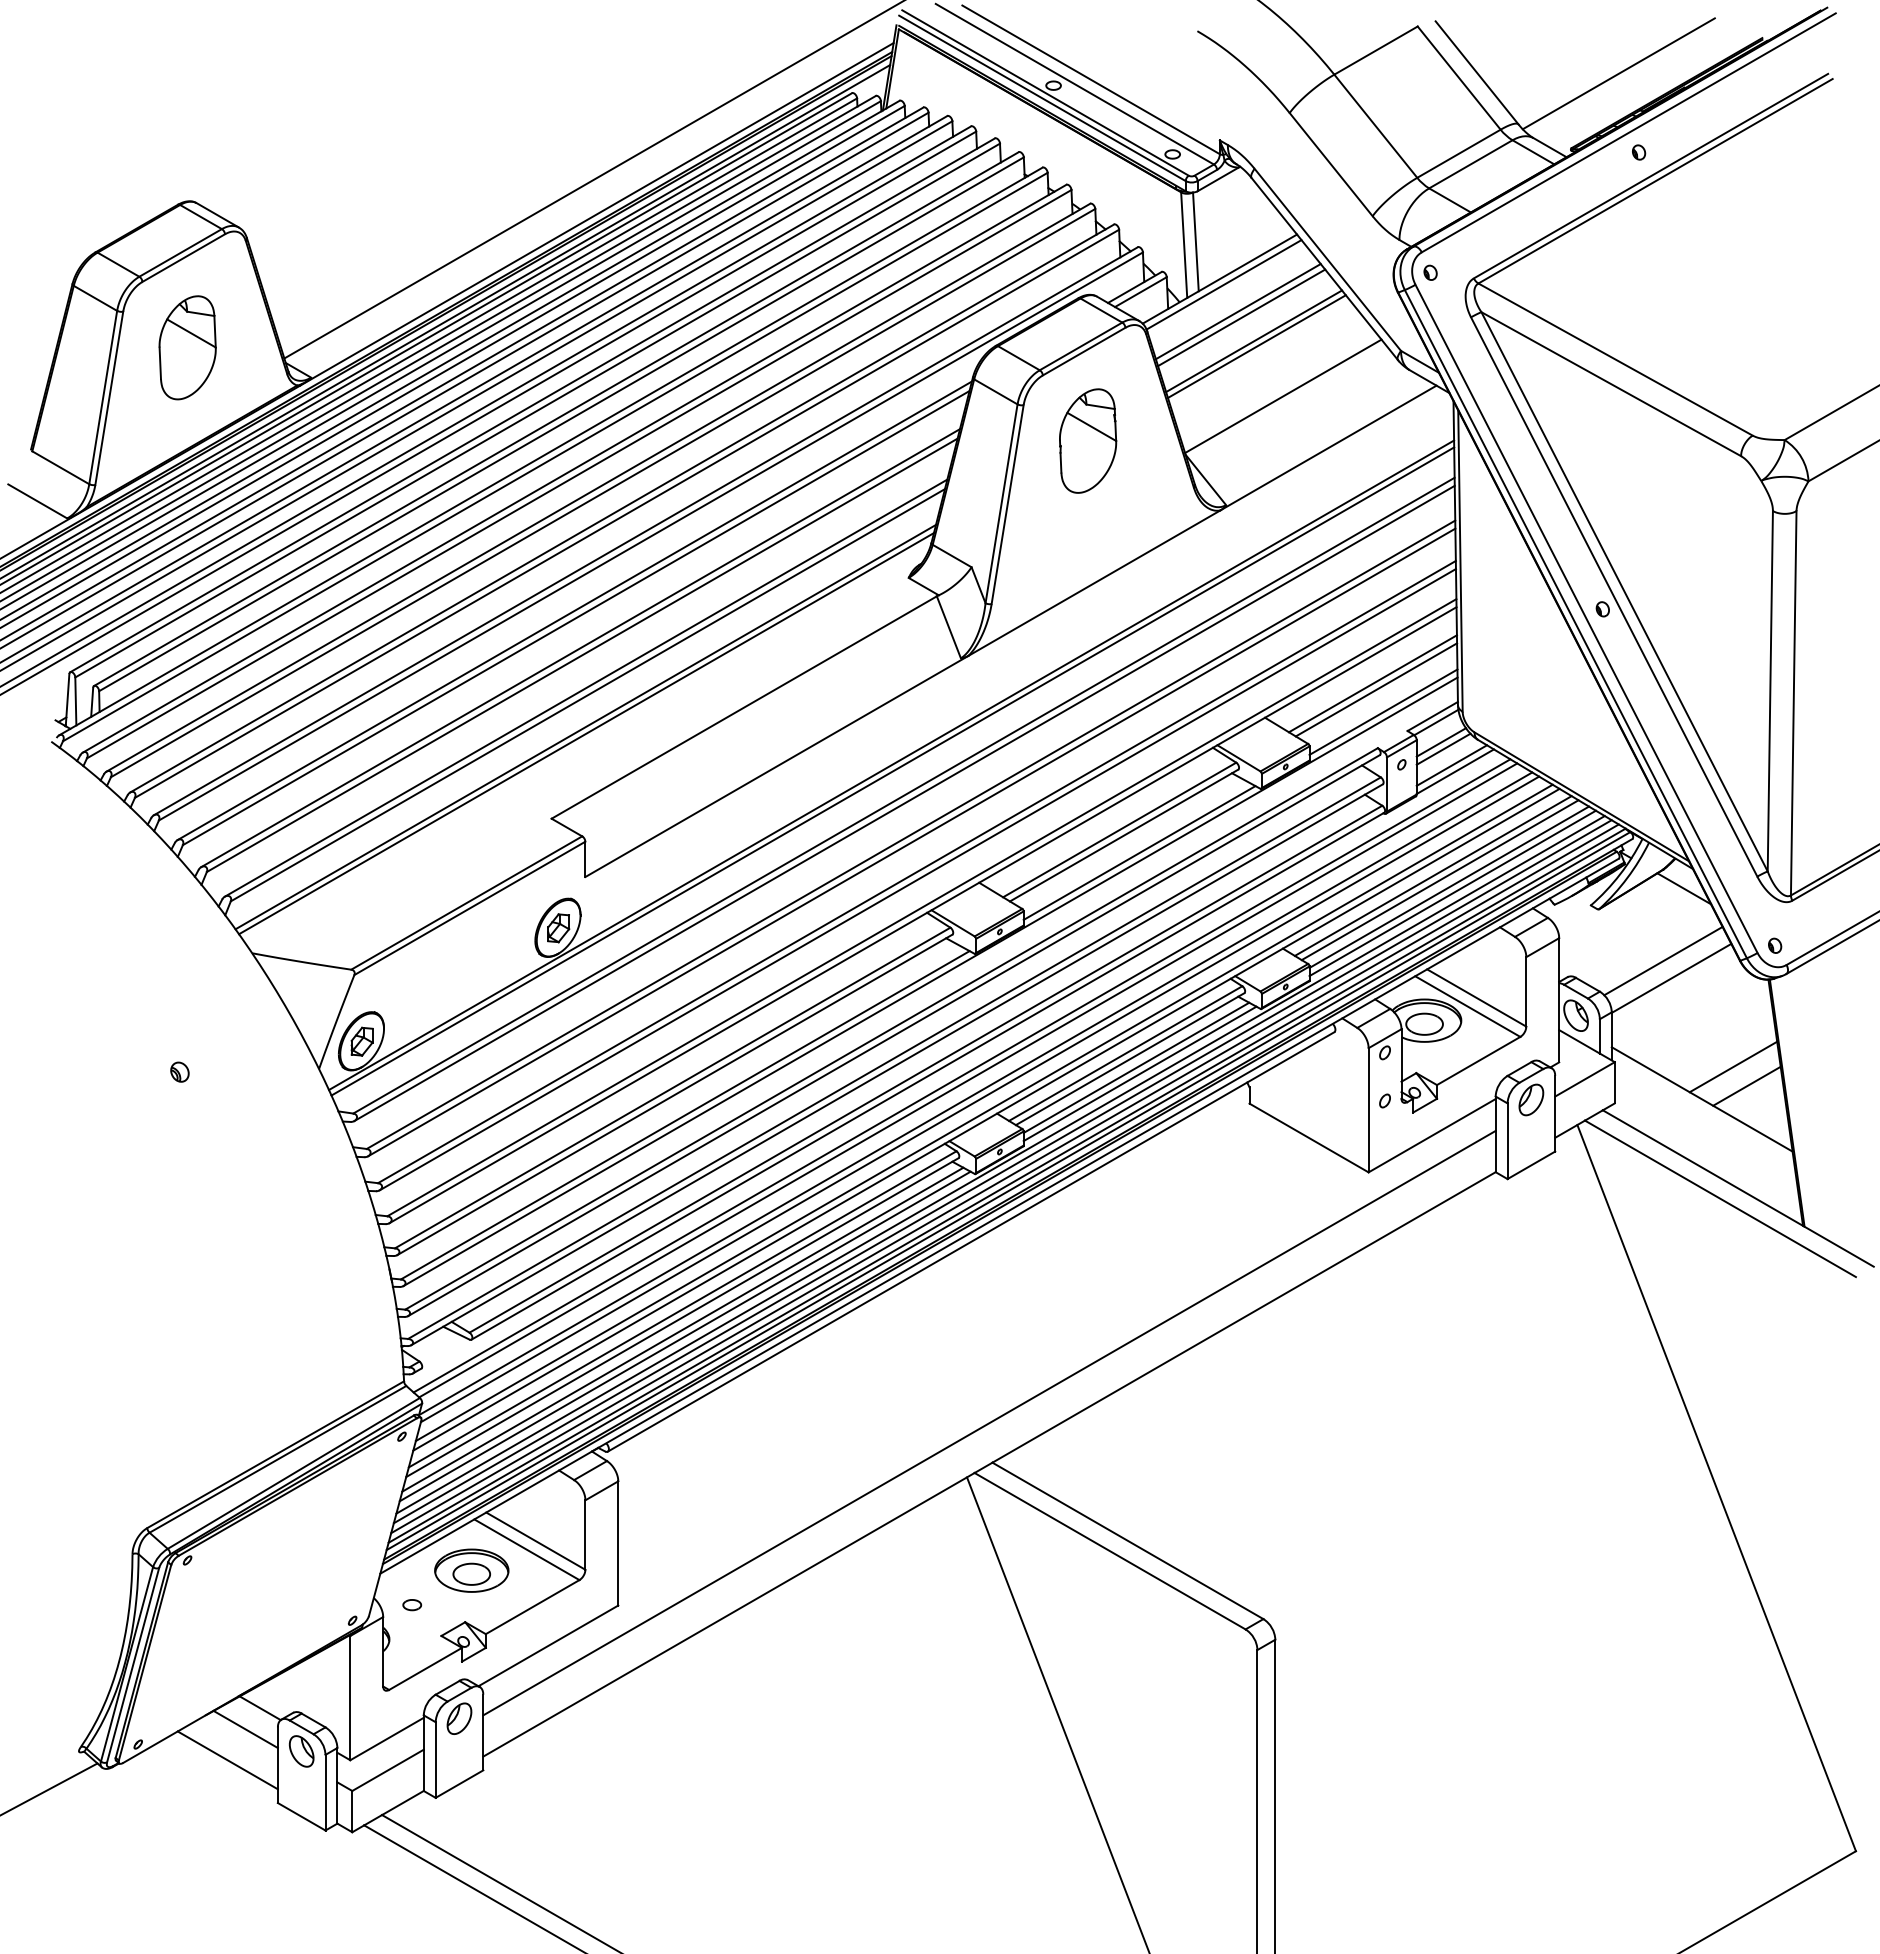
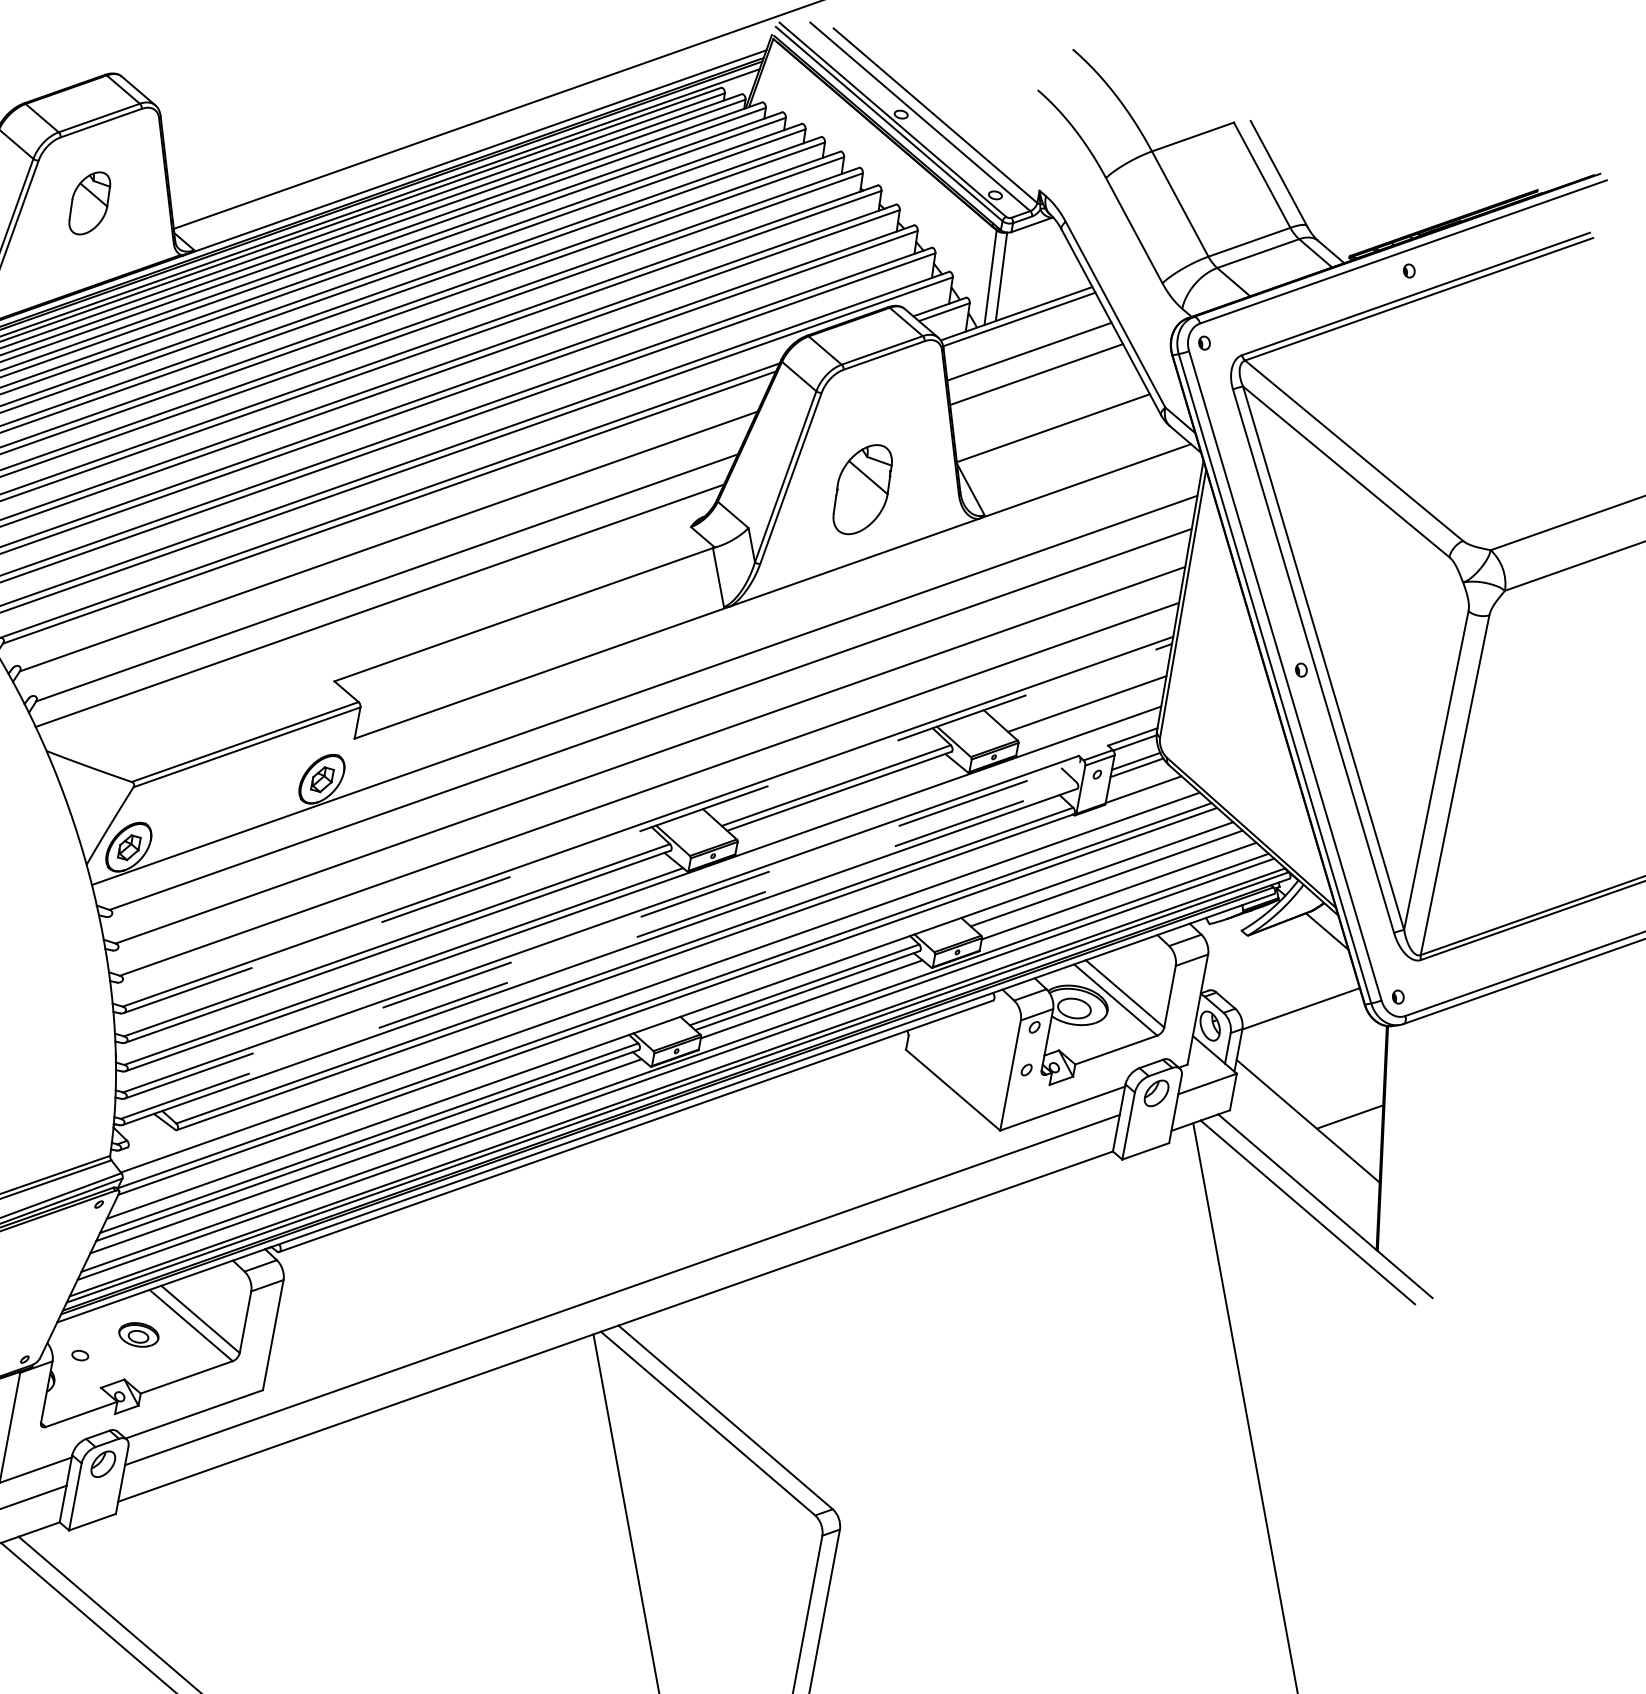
line: (1618, 73) -> (1404, 197), removed
line: (1237, 311) -> (1026, 345), removed
line: (1256, 346) -> (1037, 379), removed
part: (187, 347) -> (89, 203), size x0.7
part: (1088, 440) -> (863, 489), moved
line: (580, 648) -> (388, 535), removed
line: (1372, 683) -> (1084, 697), removed
line: (585, 687) -> (386, 570), removed
line: (1383, 711) -> (1089, 724), removed
line: (586, 733) -> (379, 611), removed
line: (1451, 765) -> (1141, 783), removed
line: (892, 771) -> (644, 696), removed
line: (904, 803) -> (649, 726), removed
line: (911, 842) -> (649, 762), removed
line: (1139, 852) -> (850, 808), removed
line: (917, 879) -> (648, 795), removed
line: (1439, 880) -> (1111, 883), removed
line: (1452, 893) -> (1120, 897), removed
line: (923, 914) -> (648, 828), solid -> dashed
line: (1663, 960) -> (1296, 991), removed
line: (893, 1035) -> (601, 930), solid -> dashed
line: (894, 1058) -> (598, 950), solid -> dashed
line: (1733, 1066) -> (1341, 1097), removed
line: (1139, 1073) -> (813, 1004), removed
line: (961, 1075) -> (655, 977), removed
line: (983, 1112) -> (668, 1013), removed
line: (1004, 1178) -> (676, 1075), removed
line: (684, 1336) -> (366, 1162), removed
part: (471, 1570) -> (138, 1334), size x0.6

